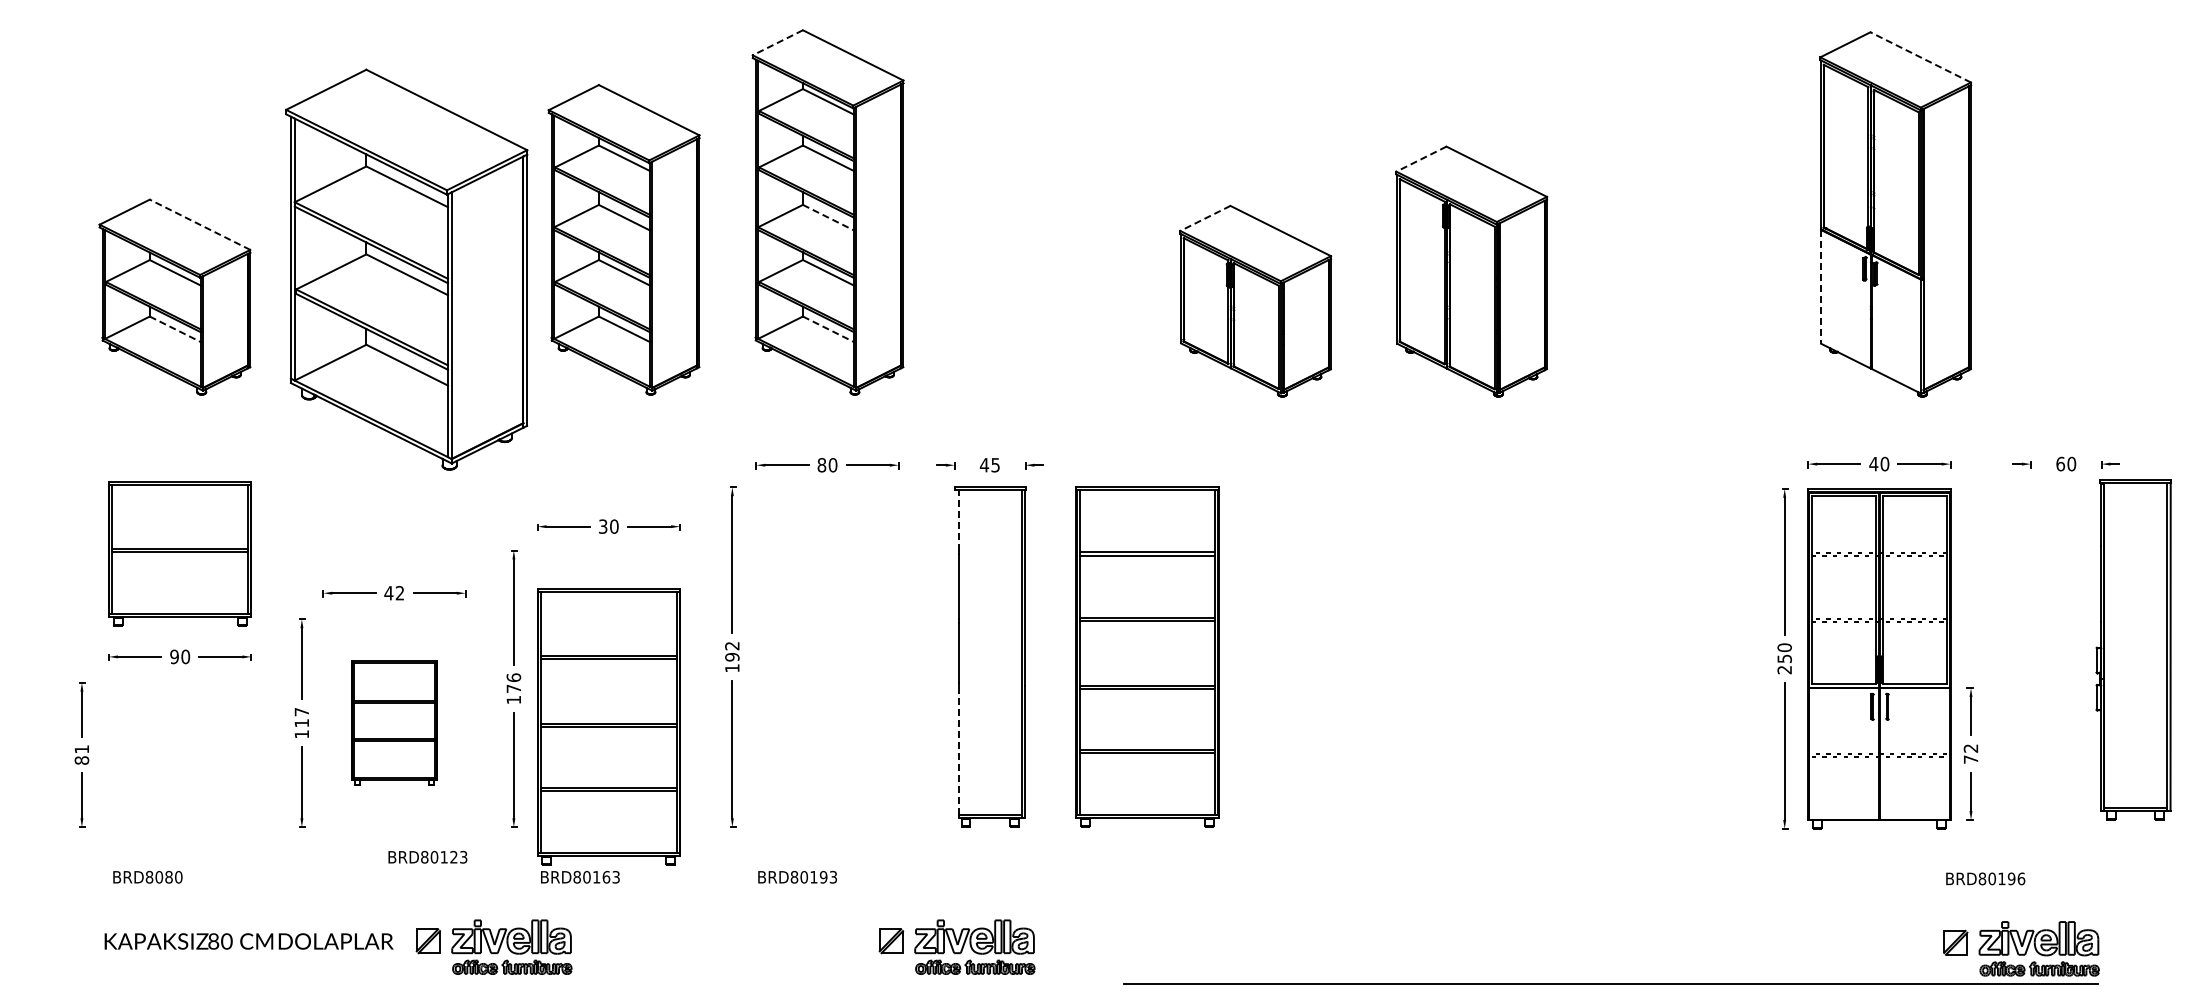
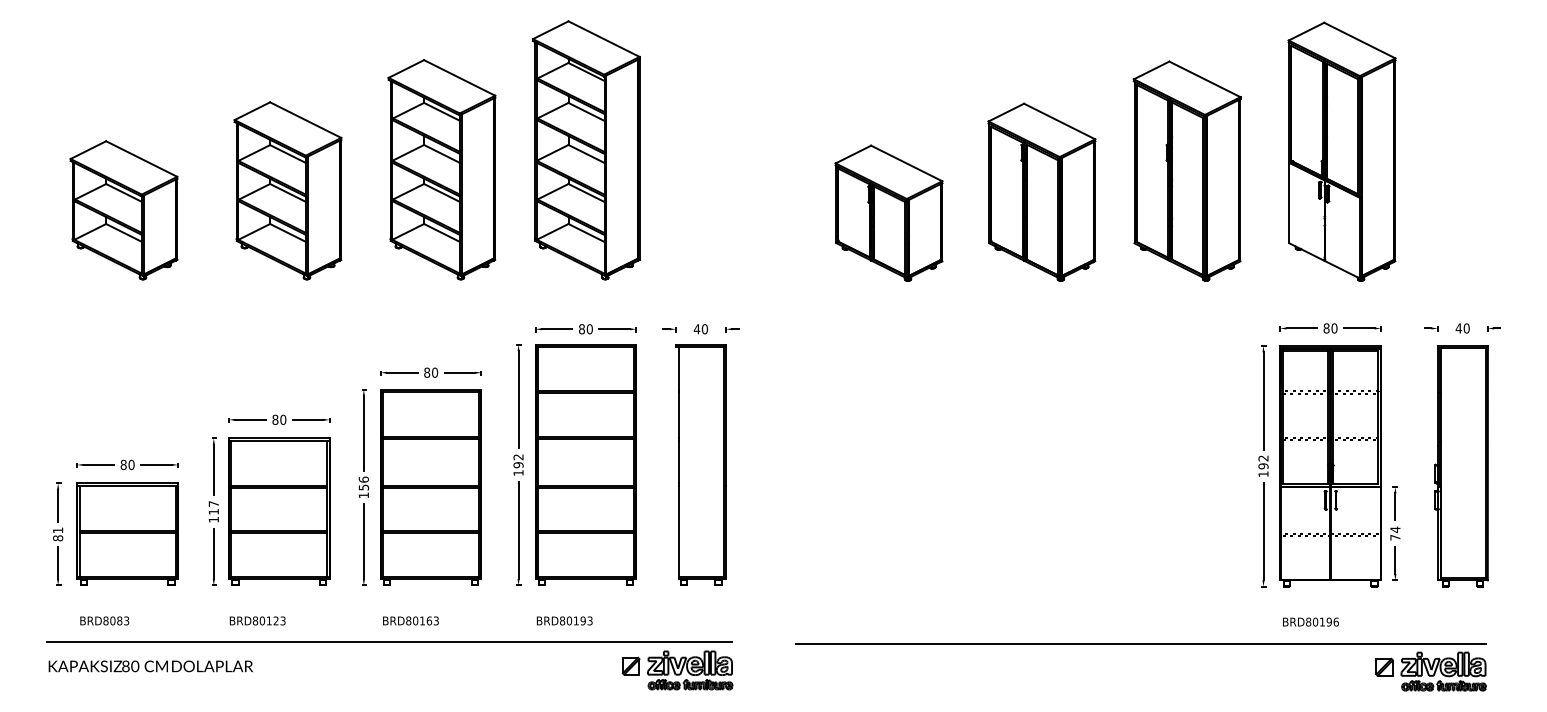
line: (777, 43) -> (550, 30), dashed -> solid
line: (1920, 57) -> (1359, 40), dashed -> solid
line: (1420, 159) -> (1005, 112), dashed -> solid
line: (828, 217) -> (586, 153), dashed -> solid
line: (1204, 218) -> (852, 154), dashed -> solid
line: (199, 224) -> (141, 158), dashed -> solid
part: (1676, 241) -> (1186, 170), added
part: (406, 269) -> (287, 190), size x0.62
line: (1821, 286) -> (1289, 202), dashed -> solid
line: (175, 329) -> (124, 233), dashed -> solid
line: (828, 329) -> (586, 233), dashed -> solid
text: (1873, 463) -> (1326, 328), 40 -> 80
text: (2060, 463) -> (1458, 328), 60 -> 40
text: (995, 465) -> (704, 329), 45 -> 40
line: (958, 520) -> (678, 368), dashed -> solid
text: (603, 526) -> (427, 372), 30 -> 80
part: (179, 553) -> (127, 534), moved
text: (394, 593) -> (279, 420), 42 -> 80
part: (2133, 649) -> (1461, 466), moved
text: (174, 656) -> (123, 464), 90 -> 80
part: (1147, 656) -> (585, 464), moved
text: (1784, 658) -> (1263, 466), 250 -> 192
text: (513, 688) -> (363, 487), 176 -> 156
part: (394, 722) -> (279, 511), size x1.67
part: (608, 726) -> (430, 487), moved
text: (1970, 748) -> (1395, 529), 72 -> 74
line: (958, 750) -> (678, 531), dashed -> solid
text: (427, 856) -> (257, 620), moved
text: (178, 877) -> (126, 621), BRD8080 -> BRD8083
text: (1985, 878) -> (1310, 621), moved
line: (549, 907) -> (389, 642), added
text: (248, 941) -> (150, 666), moved
part: (493, 946) -> (349, 669), removed
line: (1610, 983) -> (1140, 643), moved

